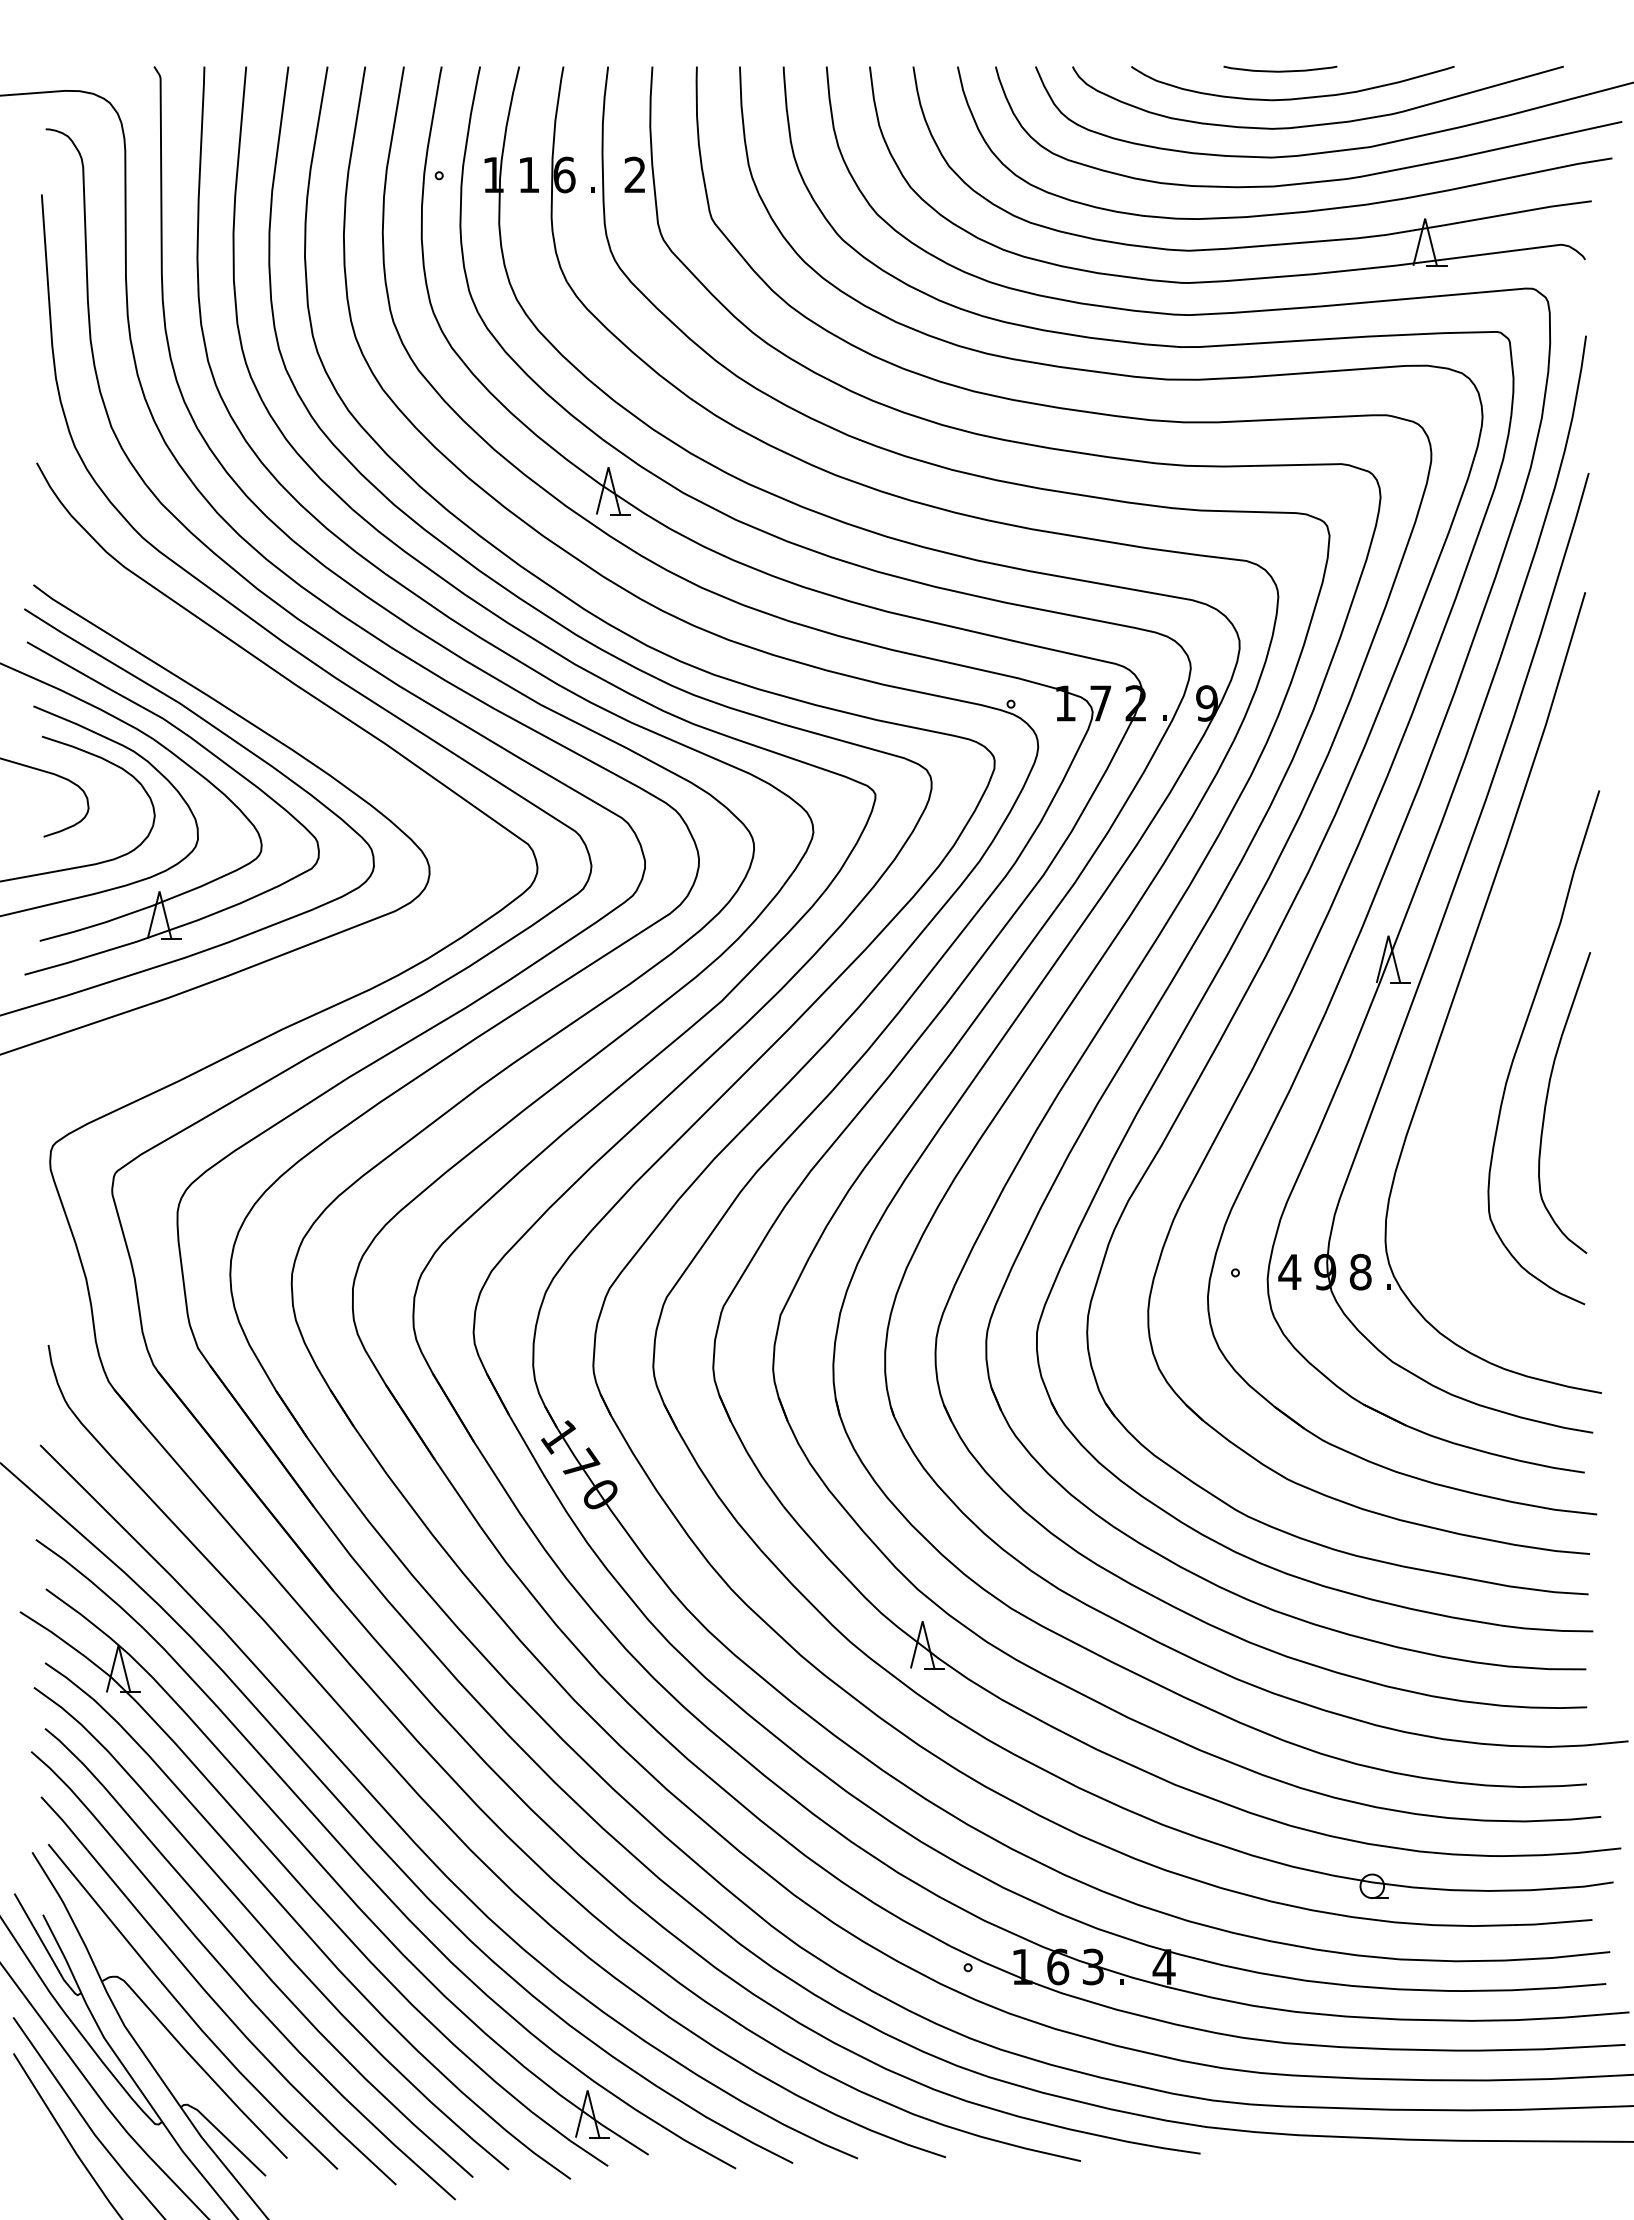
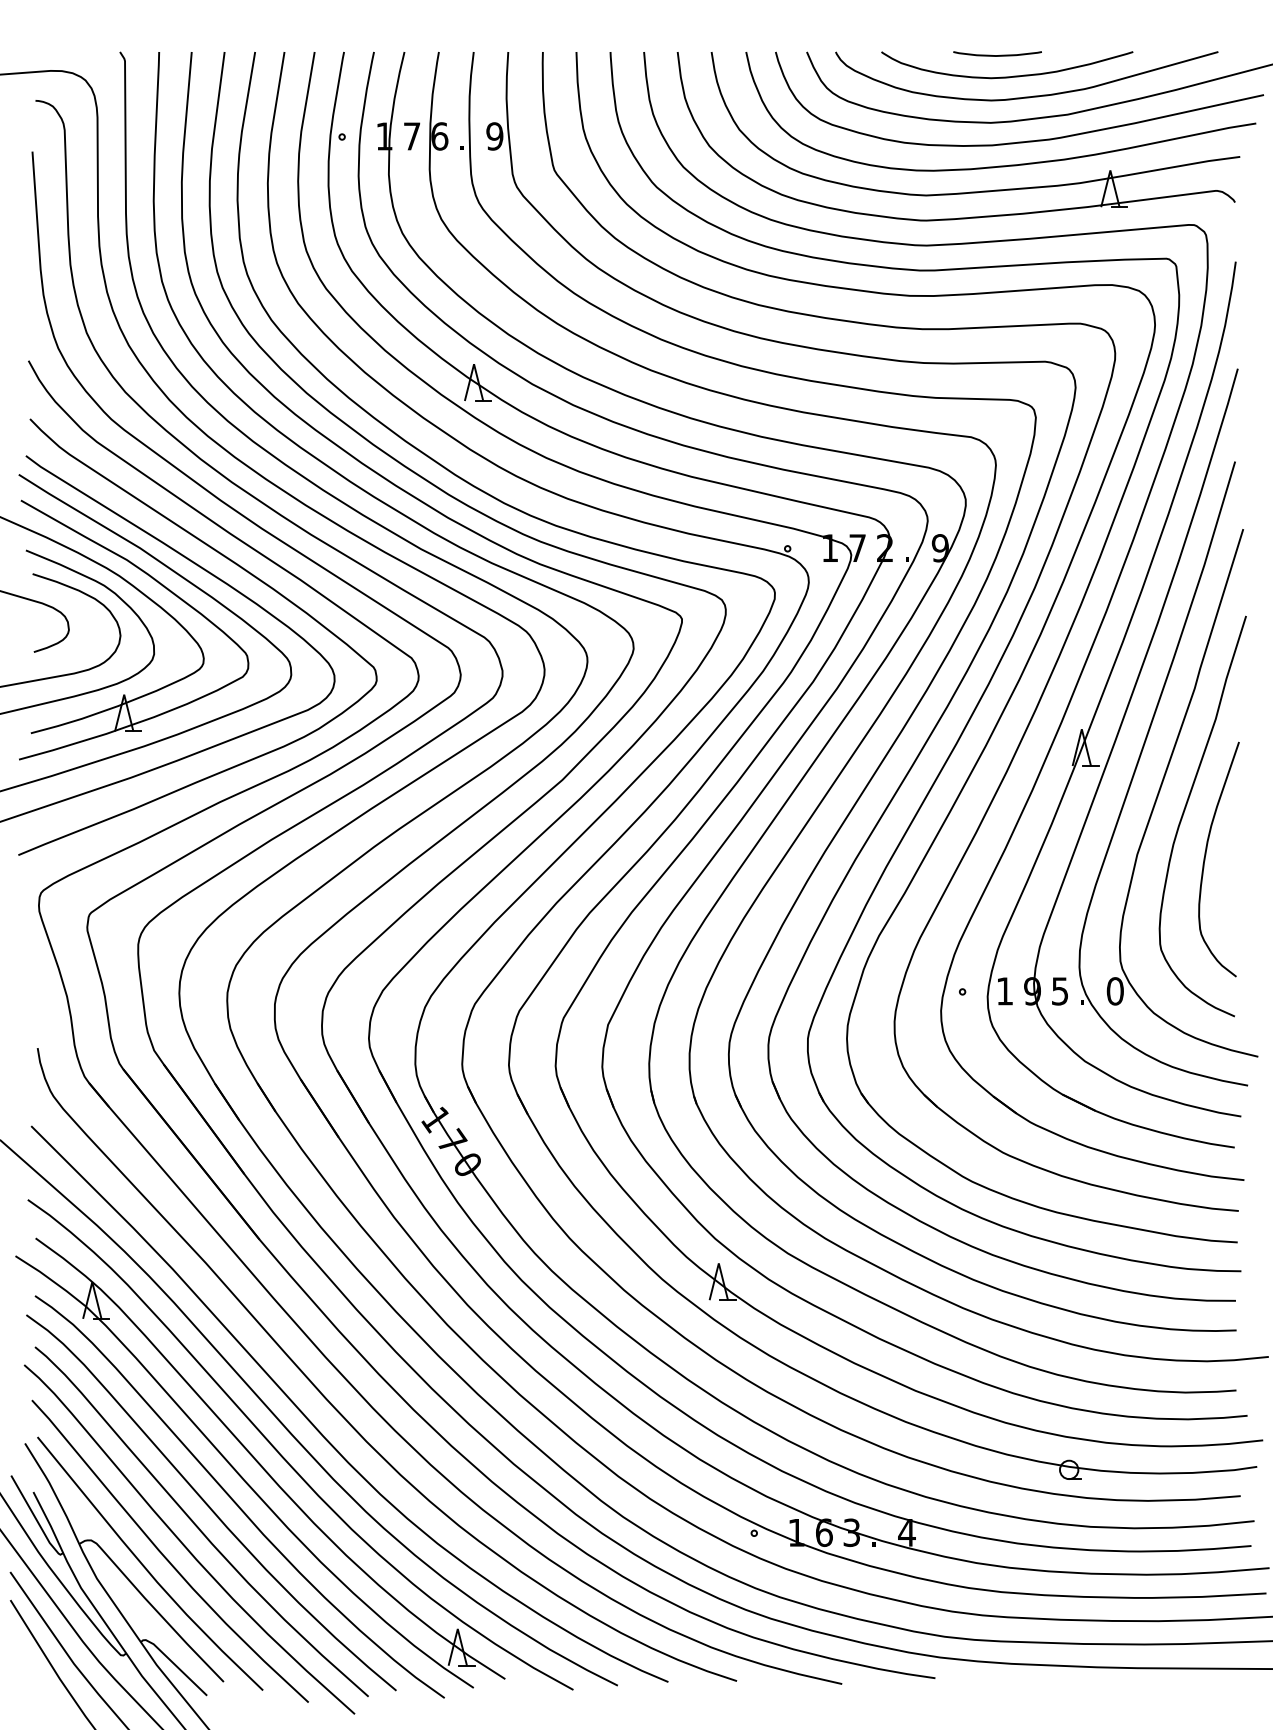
text: (528, 174) -> (411, 136), 1 -> 7
text: (635, 174) -> (495, 136), 2 -> 9
curve: (311, 730) -> (242, 569), added
part: (1491, 1008) -> (1162, 785), added
text: (1289, 1271) -> (1004, 990), 4 -> 1
text: (1360, 1271) -> (1059, 990), 8 -> 5

